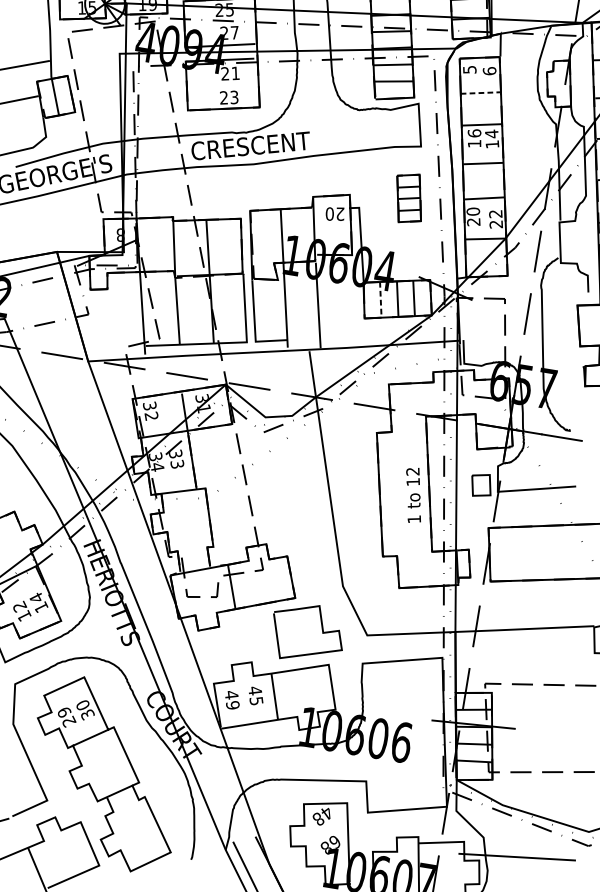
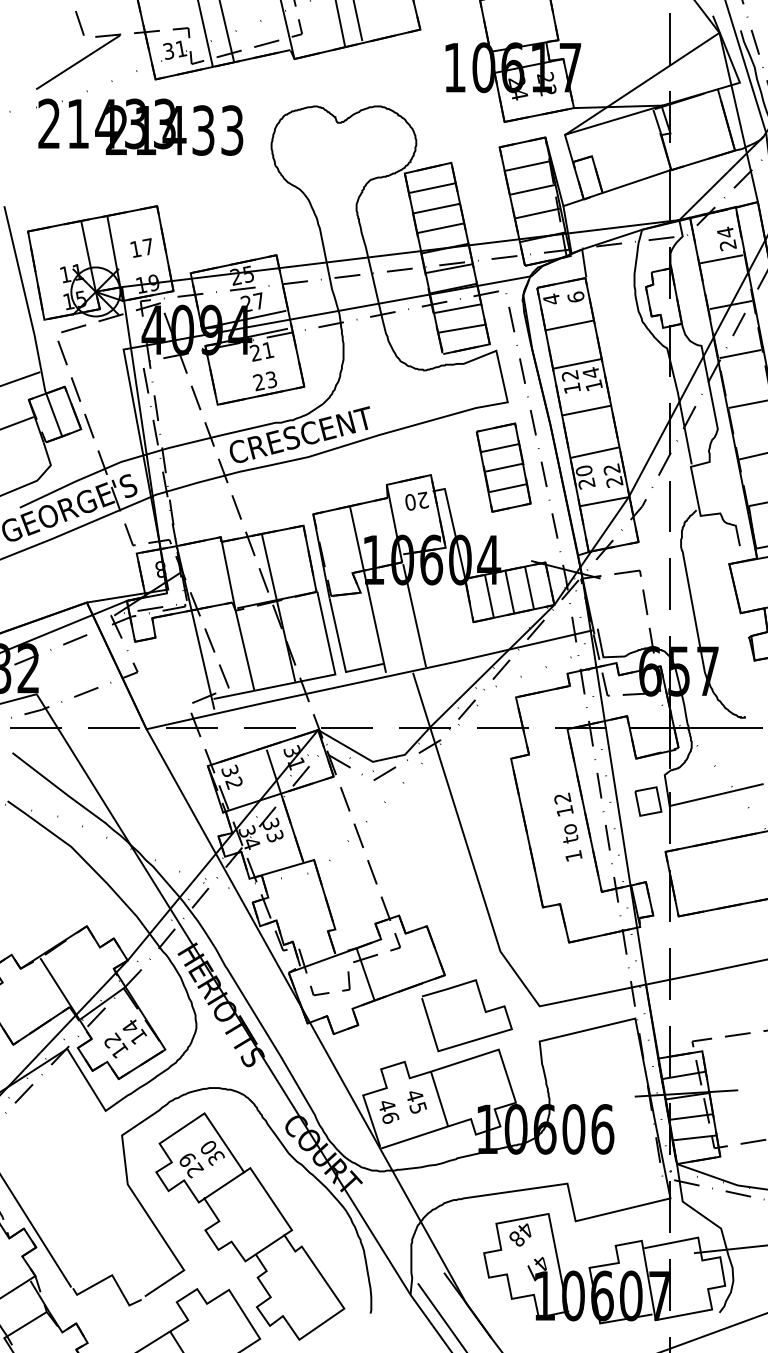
text: (469, 69) -> (551, 298), 5 -> 4
line: (480, 93) -> (569, 325), dashed -> solid
text: (474, 133) -> (569, 375), 16 -> 12
part: (409, 198) -> (503, 467), size x1.43
line: (380, 299) -> (489, 596), dashed -> solid
text: (232, 705) -> (390, 1117), 49 -> 46
text: (330, 845) -> (536, 1268), 68 -> 47

